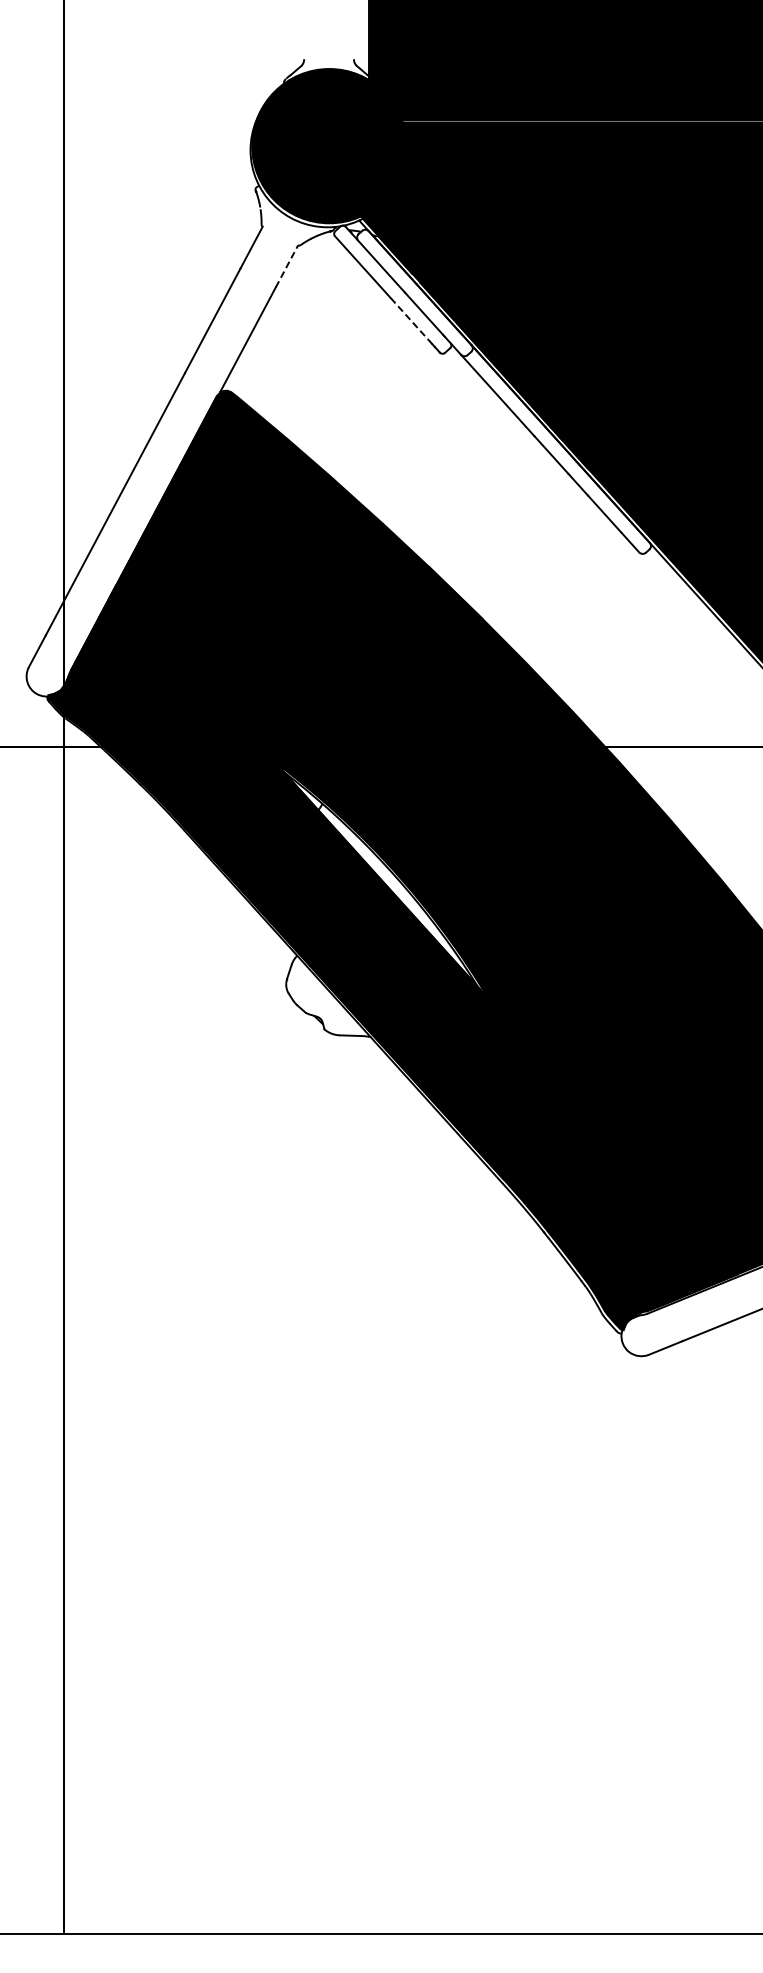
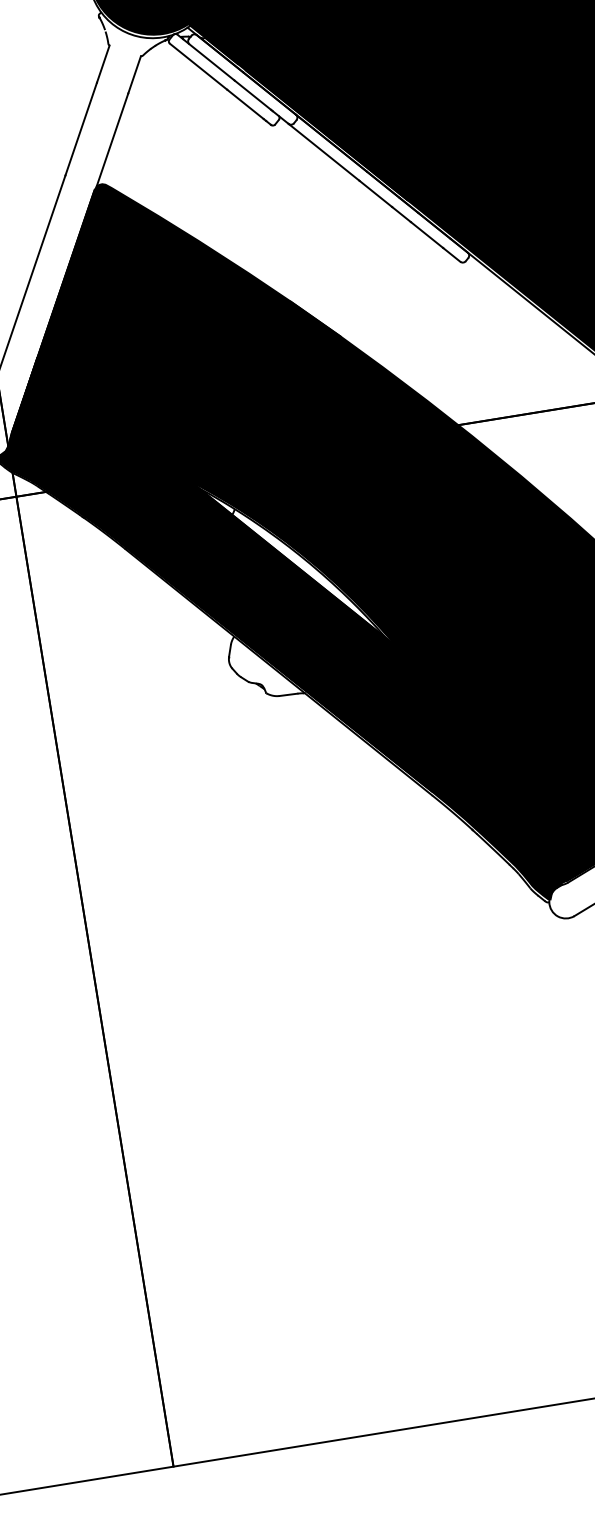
line: (286, 266) -> (134, 74), dashed -> solid
line: (413, 322) -> (245, 103), dashed -> solid

